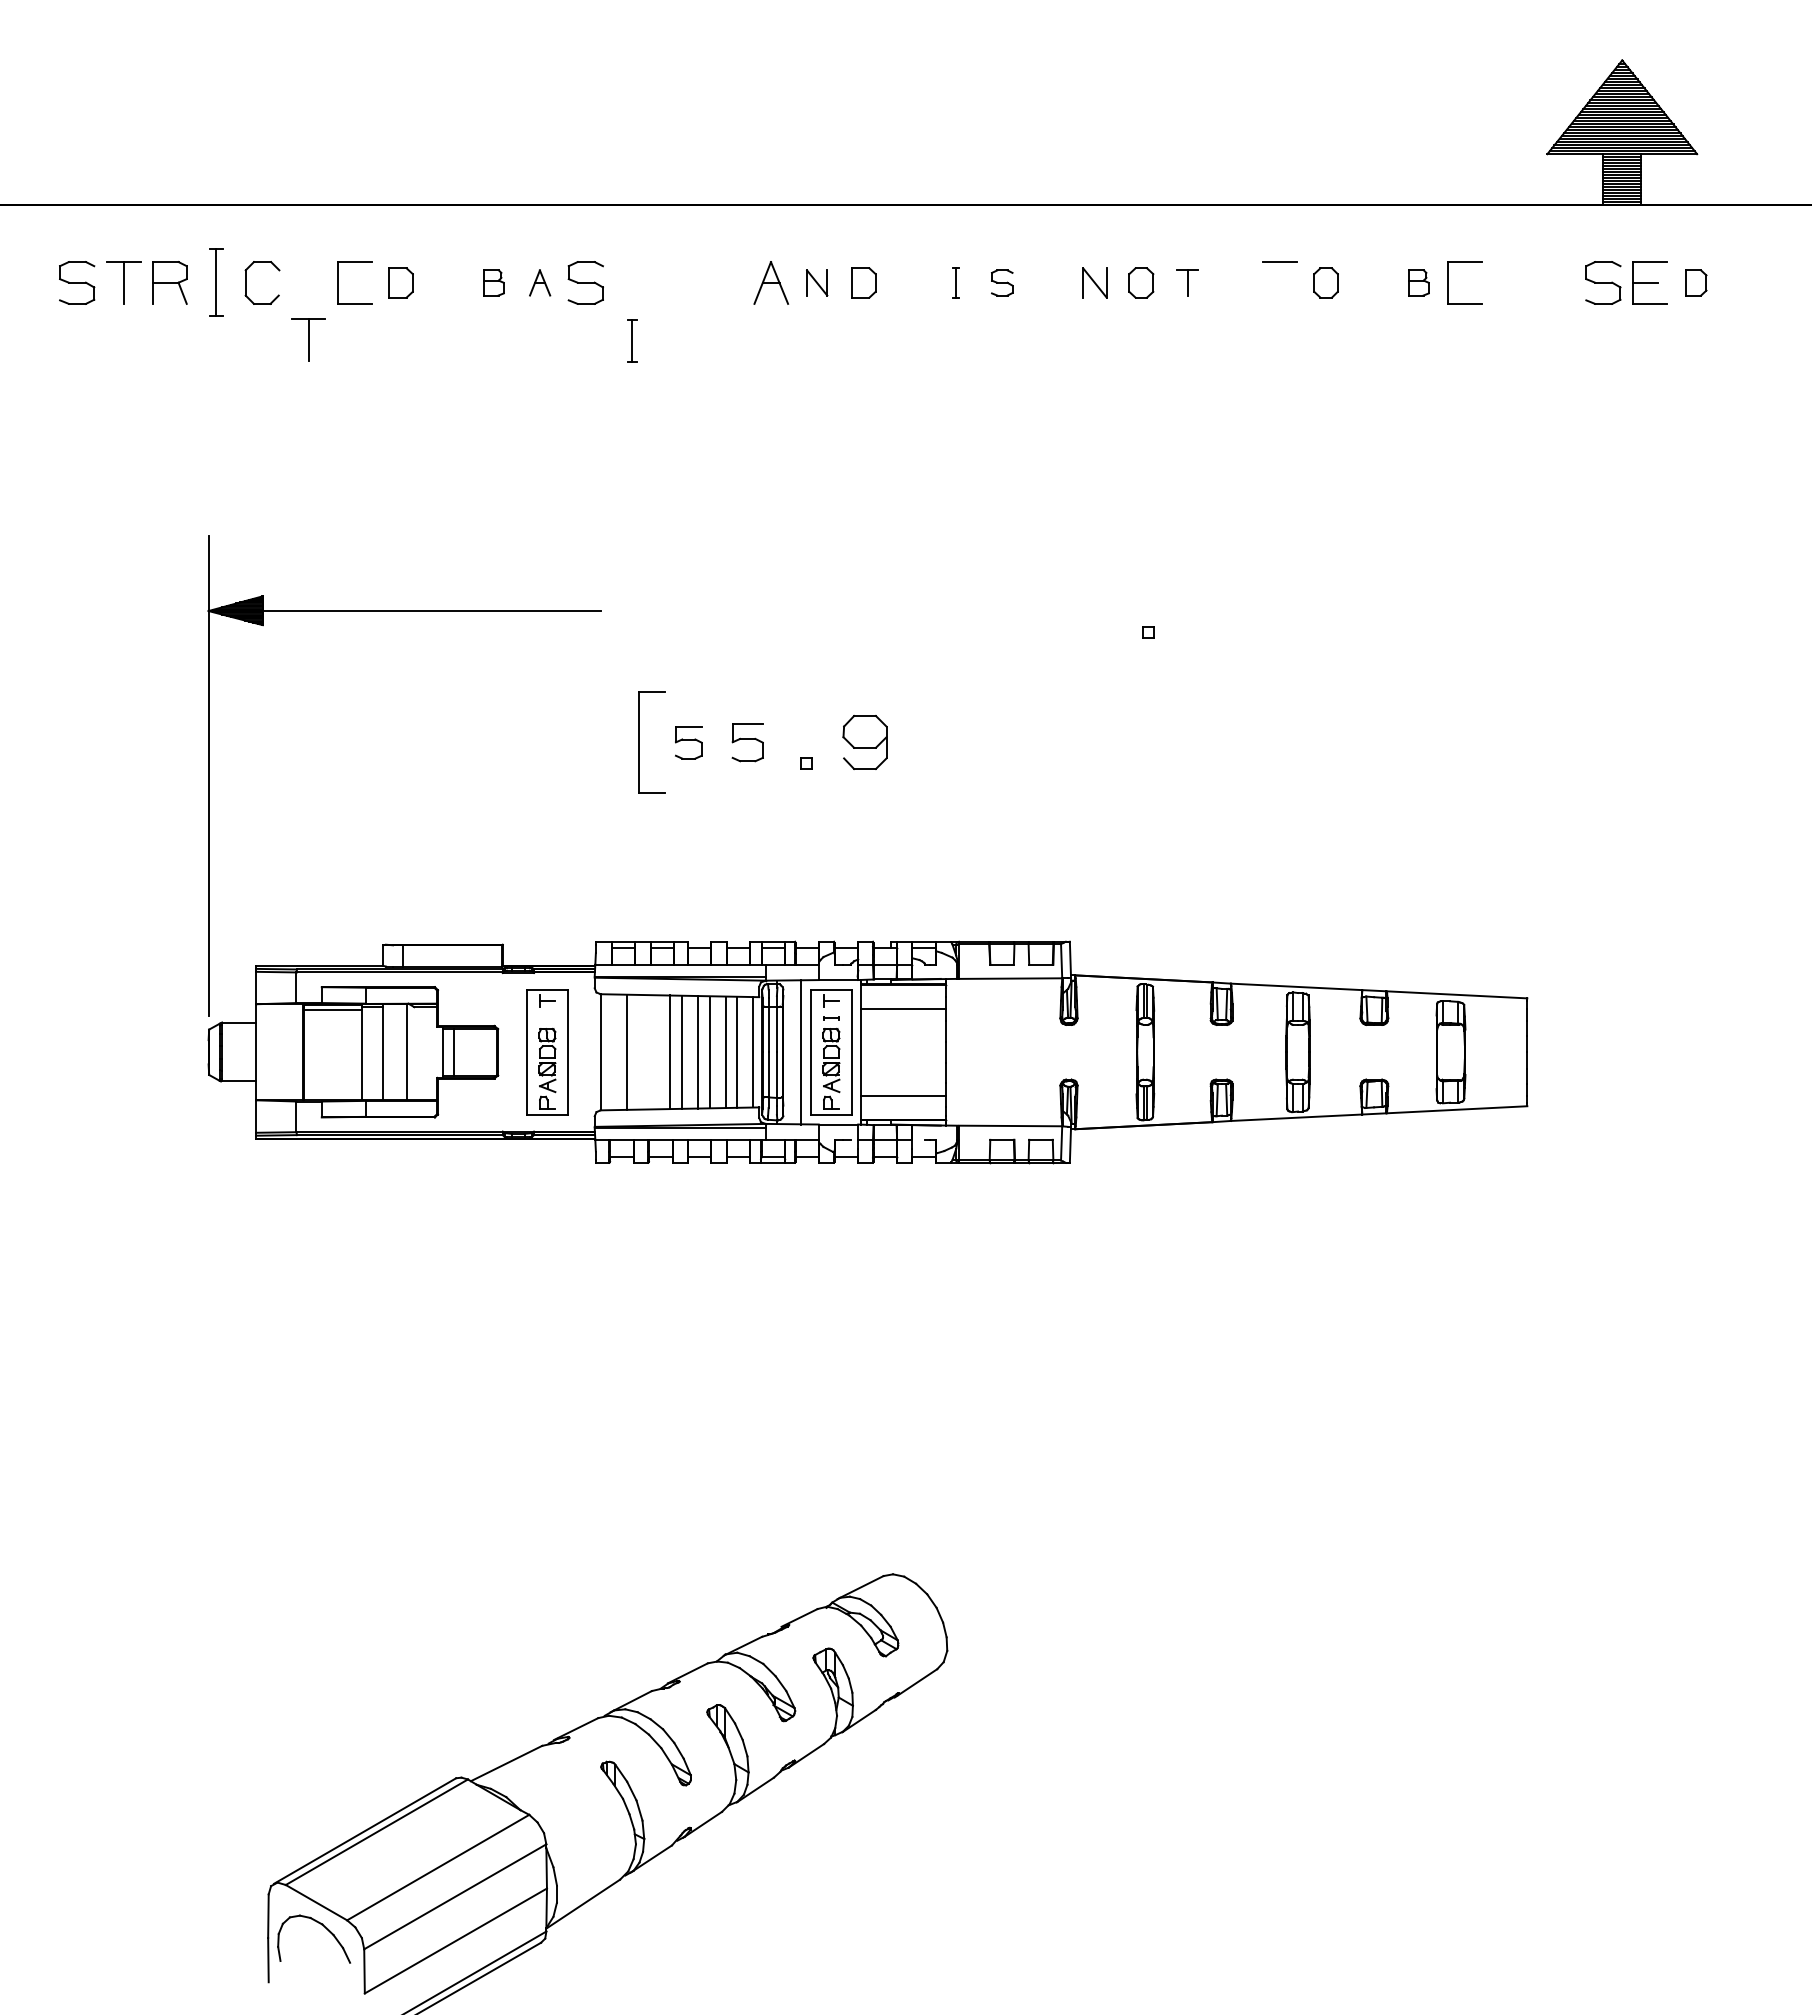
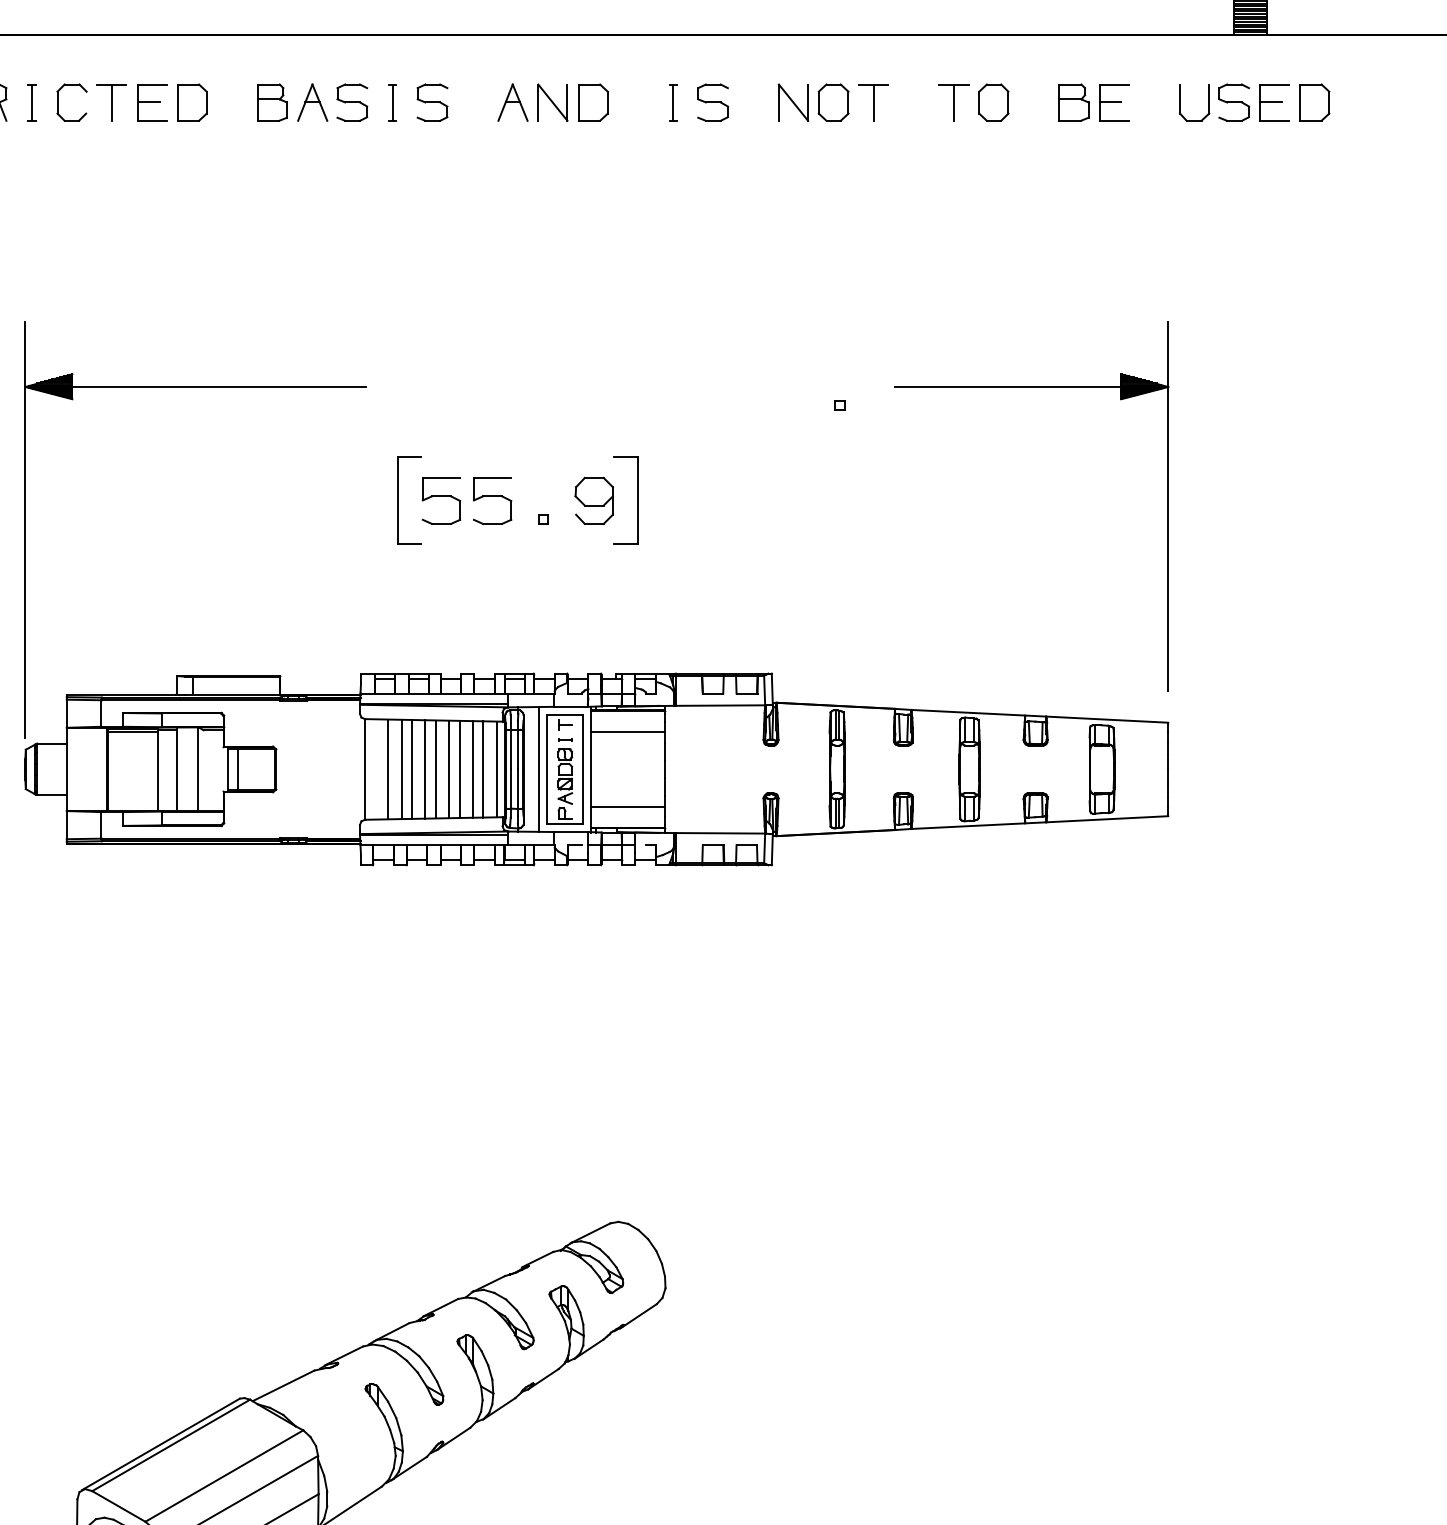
part: (215, 282) -> (31, 102), size x0.62
line: (350, 282) -> (148, 102), added
part: (400, 282) -> (191, 102), size x1.43
part: (493, 282) -> (272, 102), size x1.67
part: (539, 282) -> (312, 102), size x1.67
part: (678, 282) -> (432, 102), added
part: (816, 282) -> (552, 102), size x1.67
part: (863, 282) -> (592, 102), size x1.43
part: (955, 282) -> (672, 102), size x1.43
part: (1002, 282) -> (713, 102), size x1.67
part: (1094, 282) -> (793, 102), size x1.43
part: (1141, 282) -> (833, 102), size x1.43
part: (1187, 282) -> (873, 102), size x1.67
line: (1279, 282) -> (953, 102), added
part: (1325, 282) -> (993, 102), size x1.43
part: (1418, 282) -> (1073, 102), size x1.67
line: (1460, 282) -> (1110, 102), added
part: (1541, 282) -> (1180, 102), added
part: (1696, 282) -> (1314, 102), size x1.67
part: (308, 339) -> (111, 102), moved
part: (632, 340) -> (392, 102), moved
part: (1370, 611) -> (1032, 387), added
part: (688, 742) -> (441, 500), size x1.67
part: (747, 742) -> (492, 500), size x1.43
part: (914, 742) -> (637, 500), added
part: (547, 1052) -> (319, 769), removed
line: (643, 1052) -> (402, 769), added
line: (654, 1052) -> (411, 769), added

